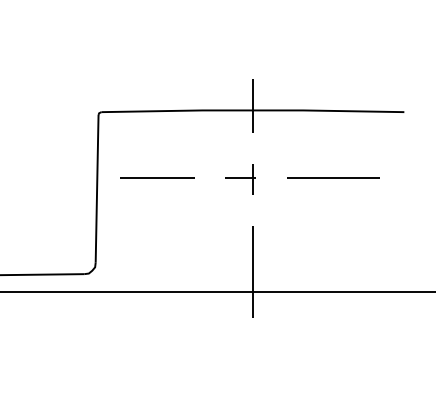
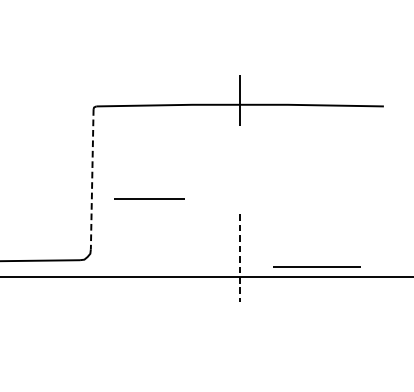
line: (157, 177) -> (149, 198), moved
line: (333, 177) -> (316, 267), moved
part: (240, 179) -> (228, 170), removed
line: (97, 188) -> (92, 178), solid -> dashed
line: (252, 272) -> (239, 258), solid -> dashed

